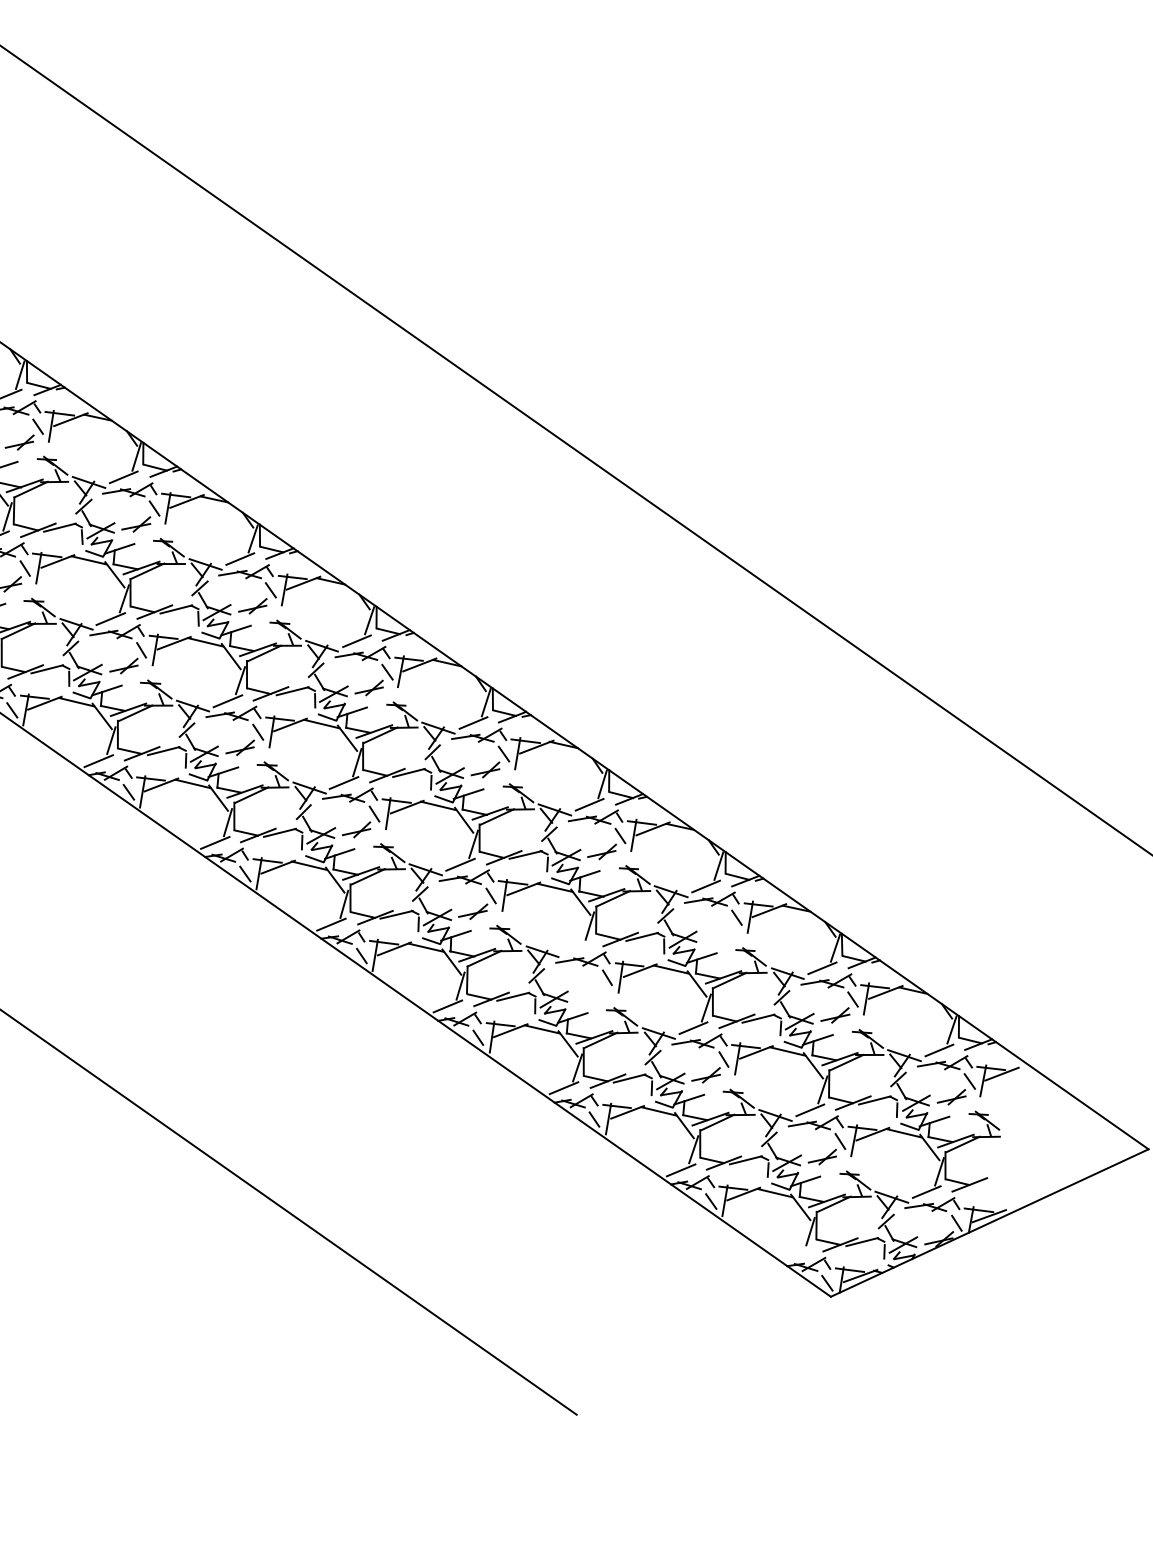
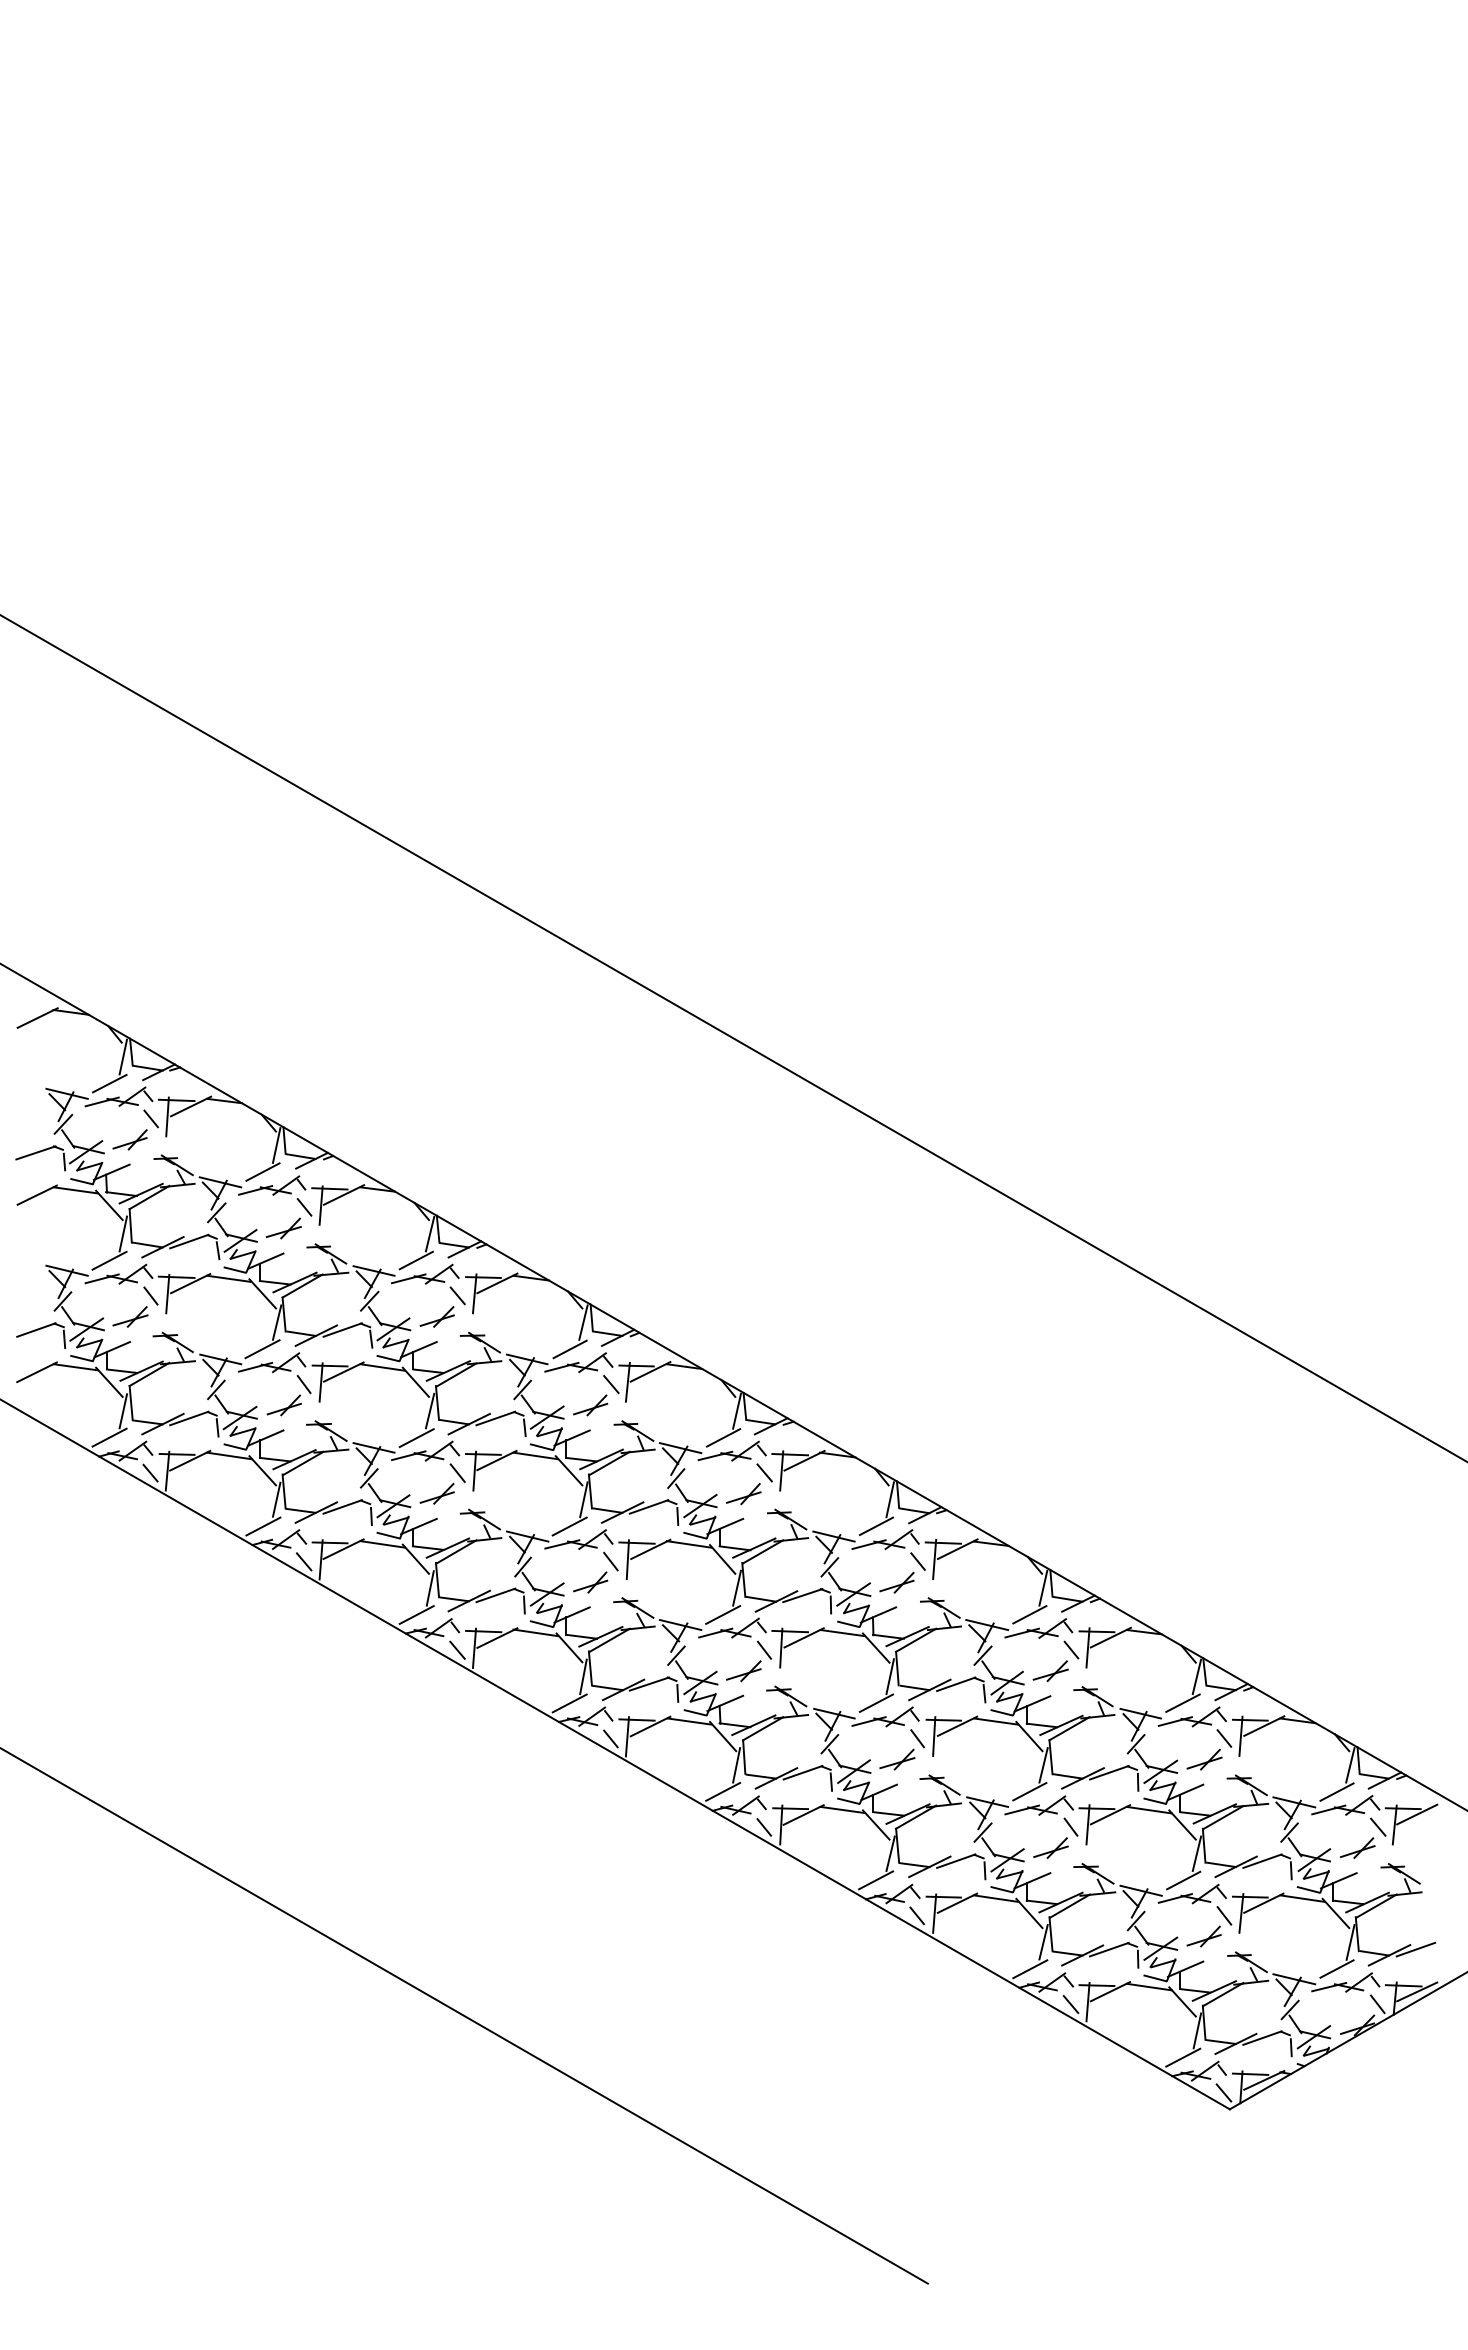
part: (718, 933) -> (1050, 1671), added
line: (577, 945) -> (876, 1702), added
part: (589, 992) -> (897, 1759), added
line: (990, 1182) -> (1415, 1949), added
line: (797, 1251) -> (1183, 2057), added

